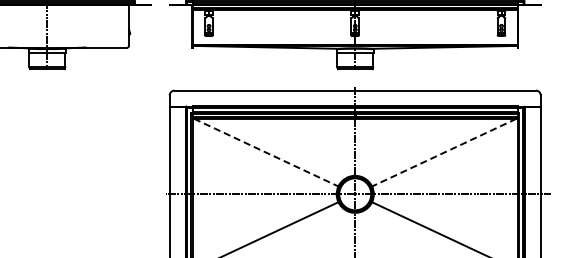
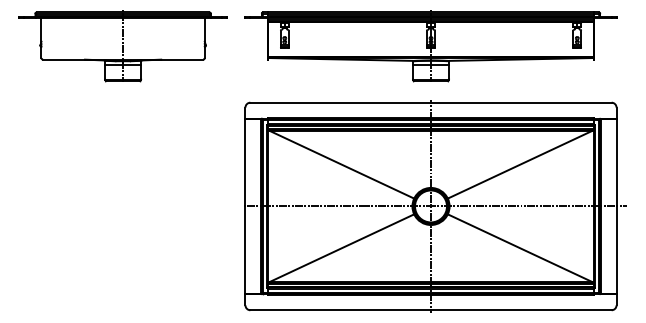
line: (266, 152) -> (342, 164), dashed -> solid
line: (444, 152) -> (520, 164), dashed -> solid

